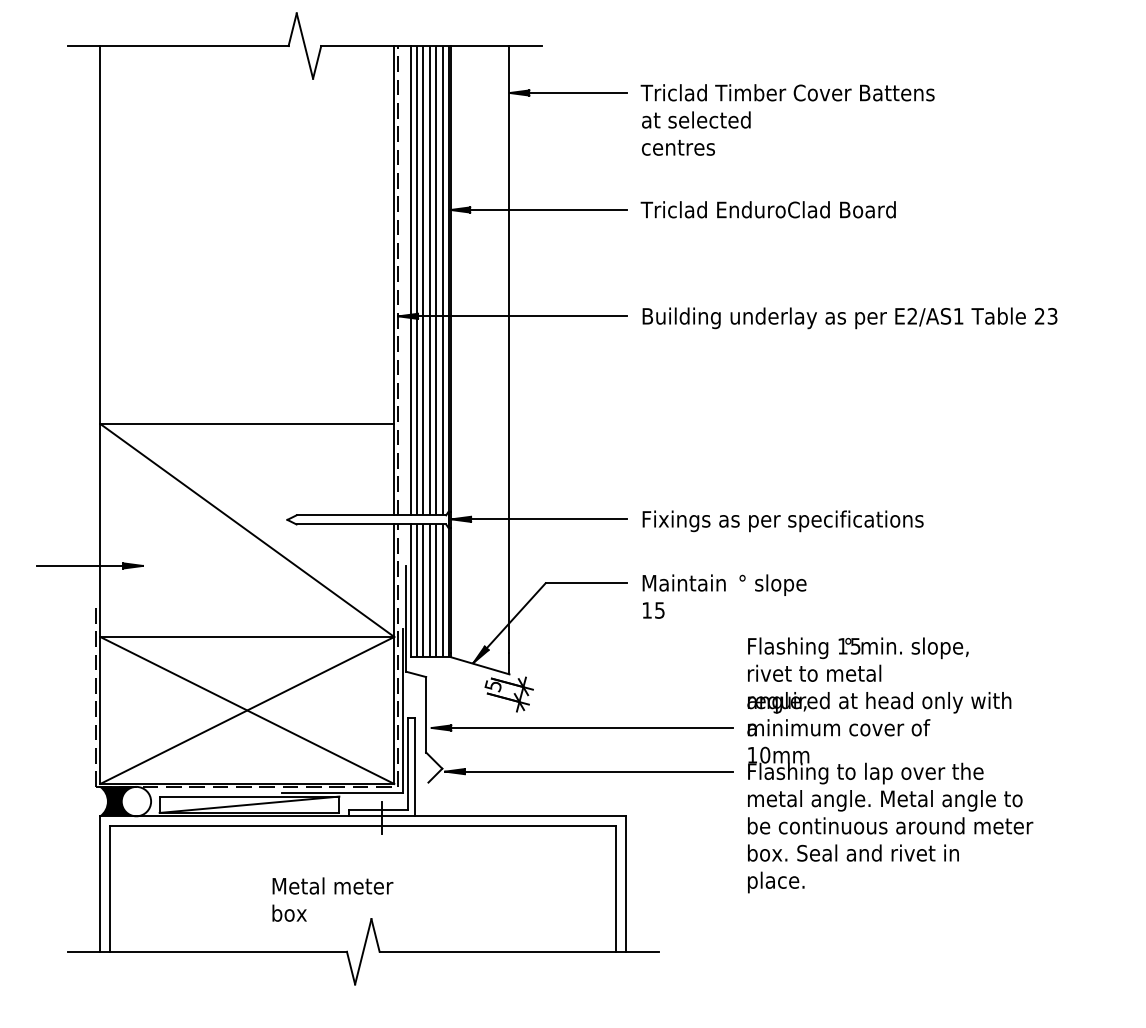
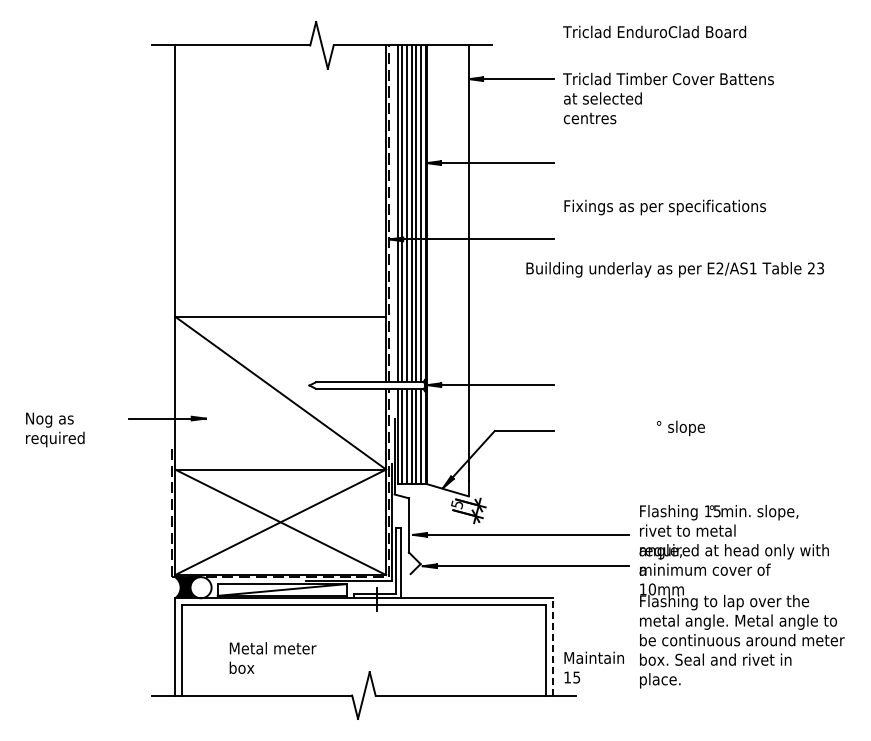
text: (768, 209) -> (654, 31), moved
text: (849, 317) -> (674, 269), moved
text: (782, 521) -> (664, 207), moved
text: (772, 585) -> (680, 428), moved
text: (683, 596) -> (593, 667), moved
text: (889, 765) -> (741, 596), moved
line: (626, 883) -> (552, 646), solid -> dashed
text: (332, 898) -> (272, 657), moved

